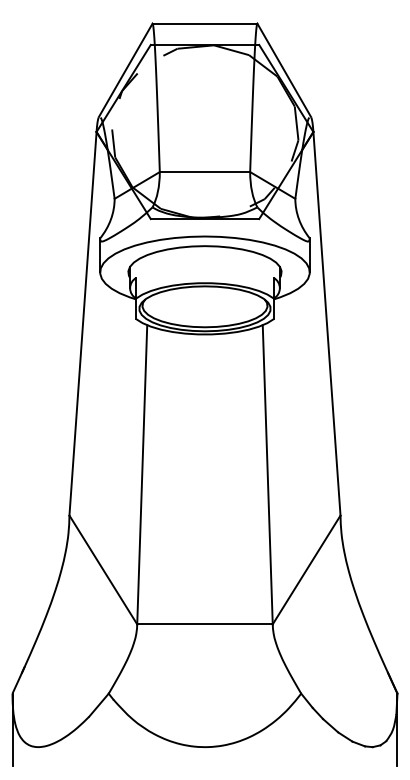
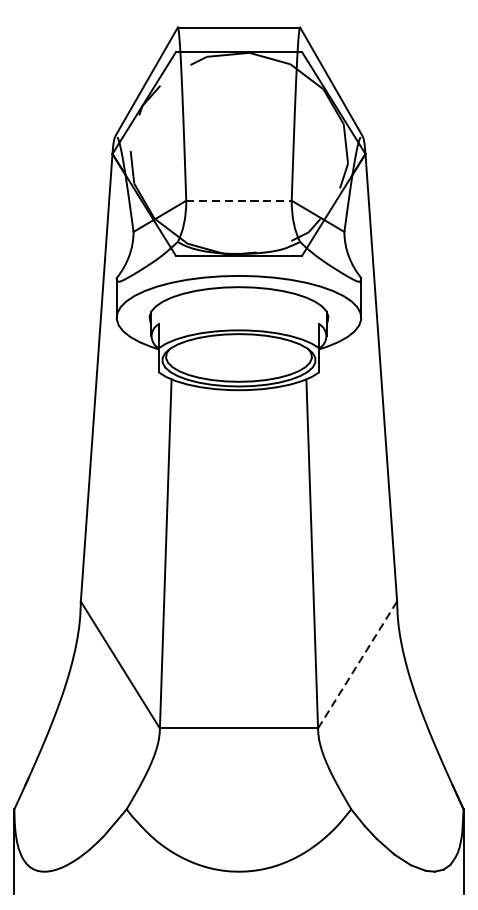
line: (205, 172) -> (239, 201), solid -> dashed
line: (306, 569) -> (357, 664), solid -> dashed

